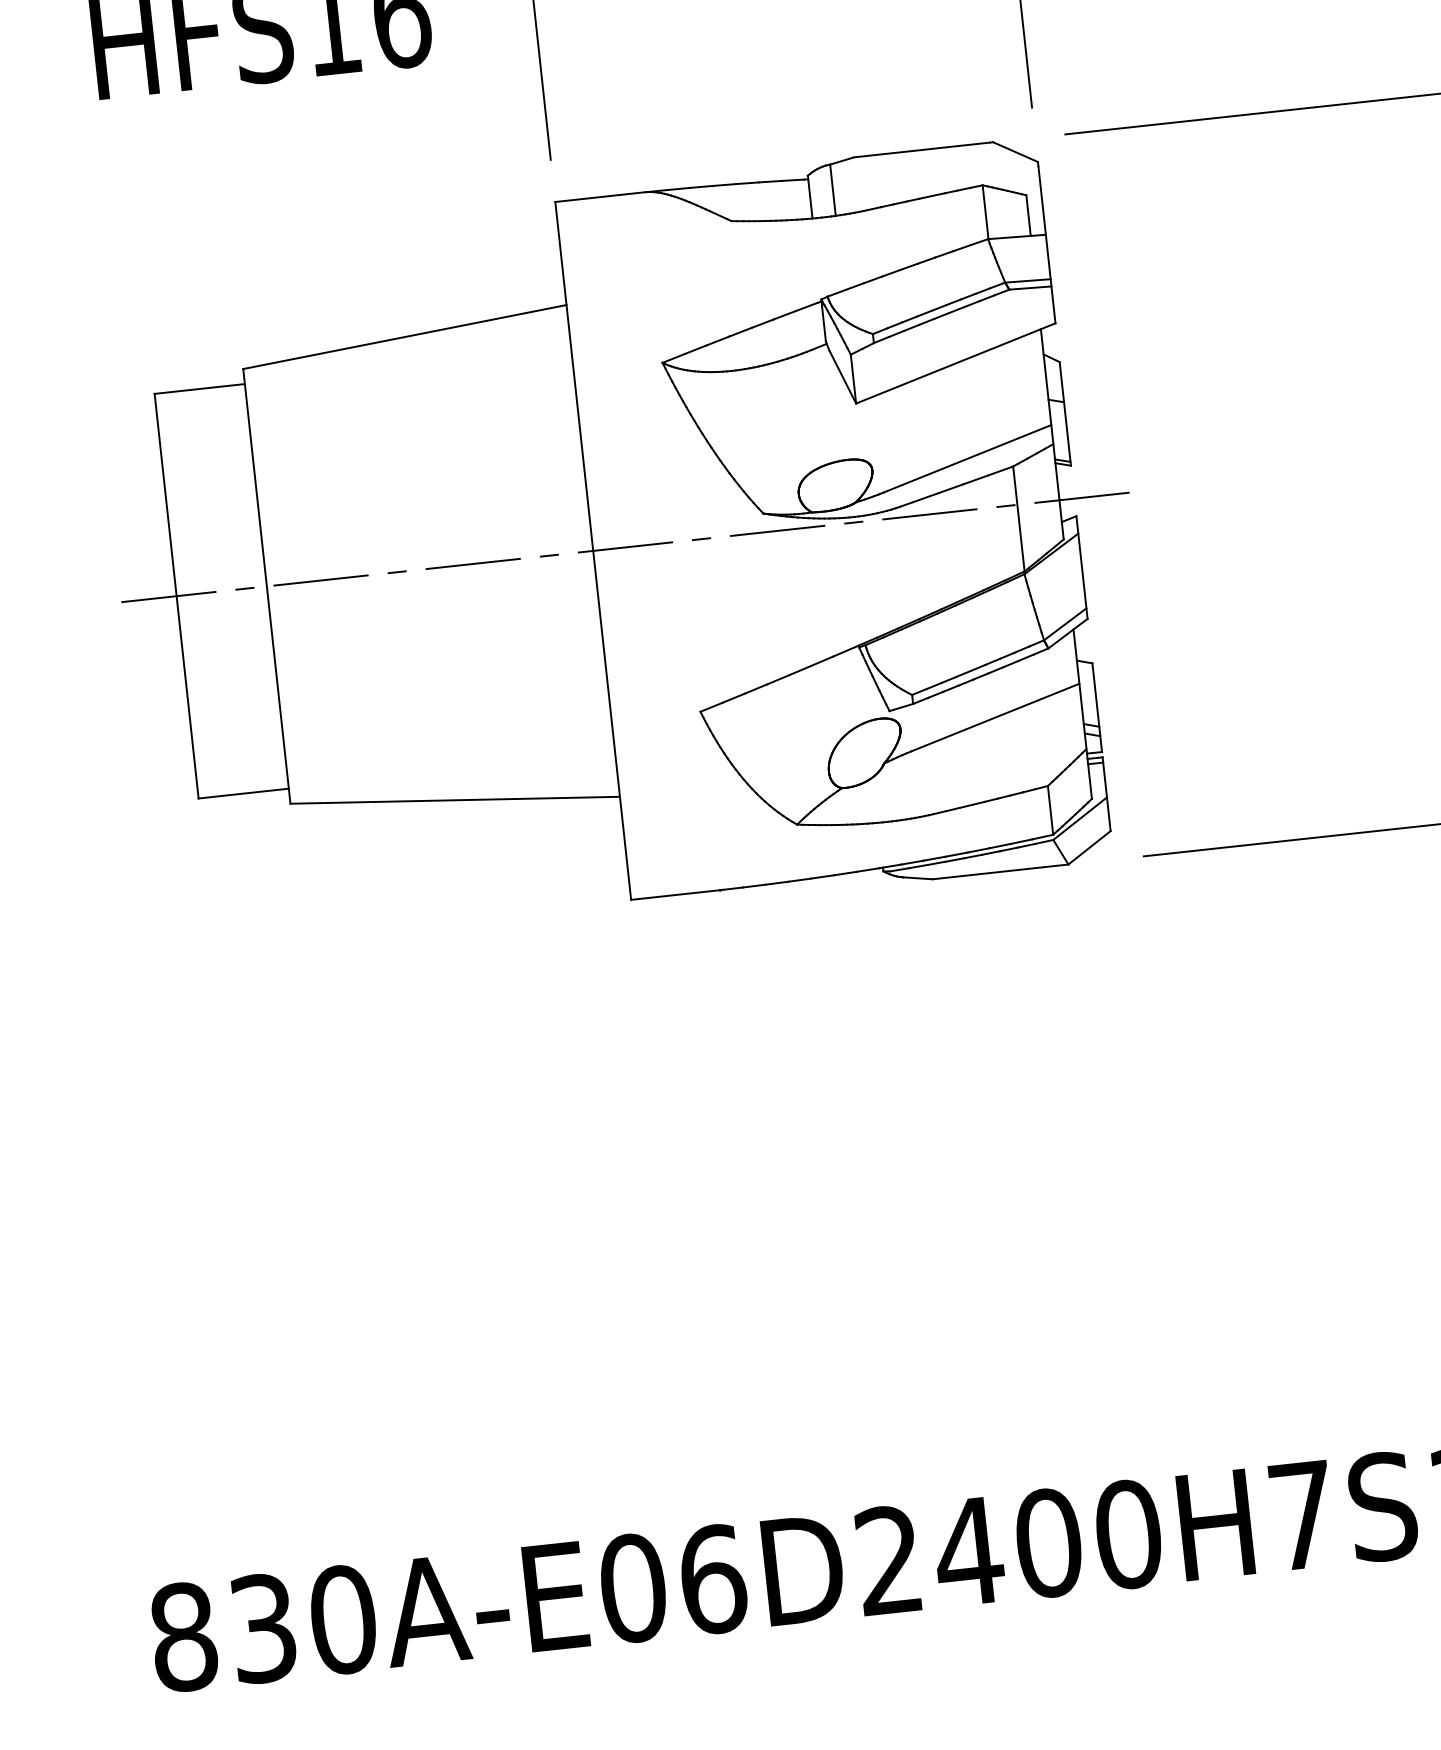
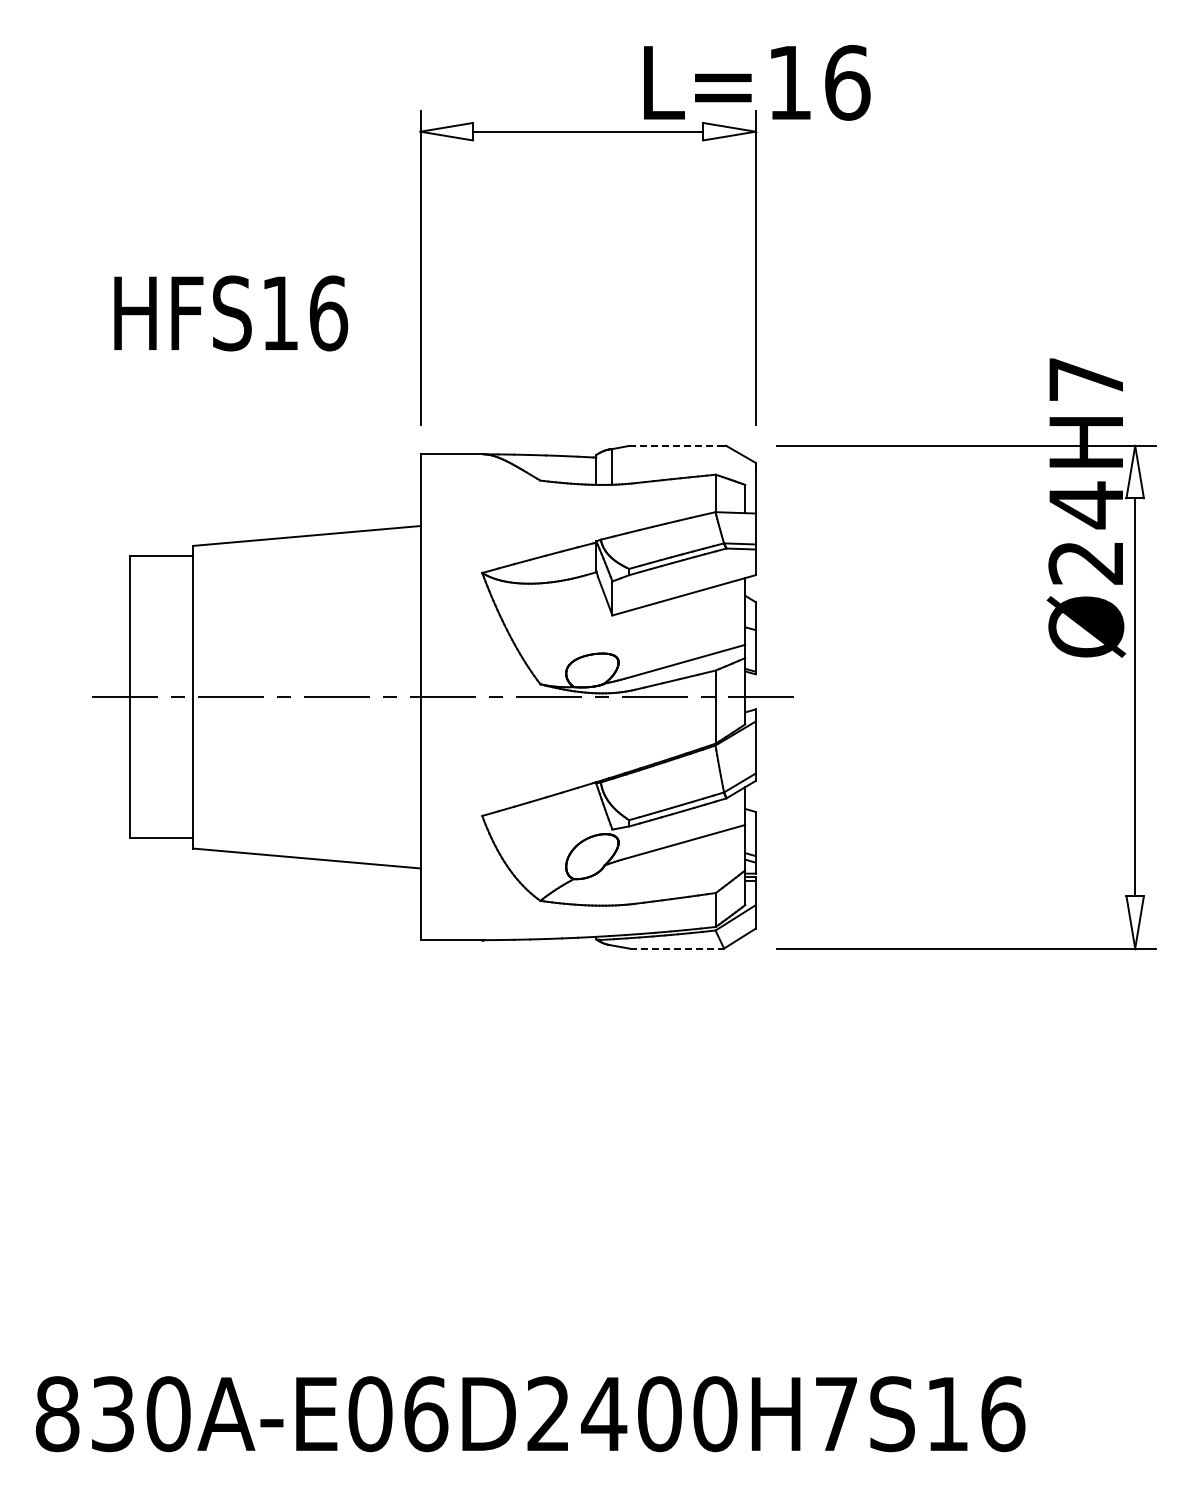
line: (923, 149) -> (677, 445), solid -> dashed
line: (1001, 871) -> (677, 948), solid -> dashed

